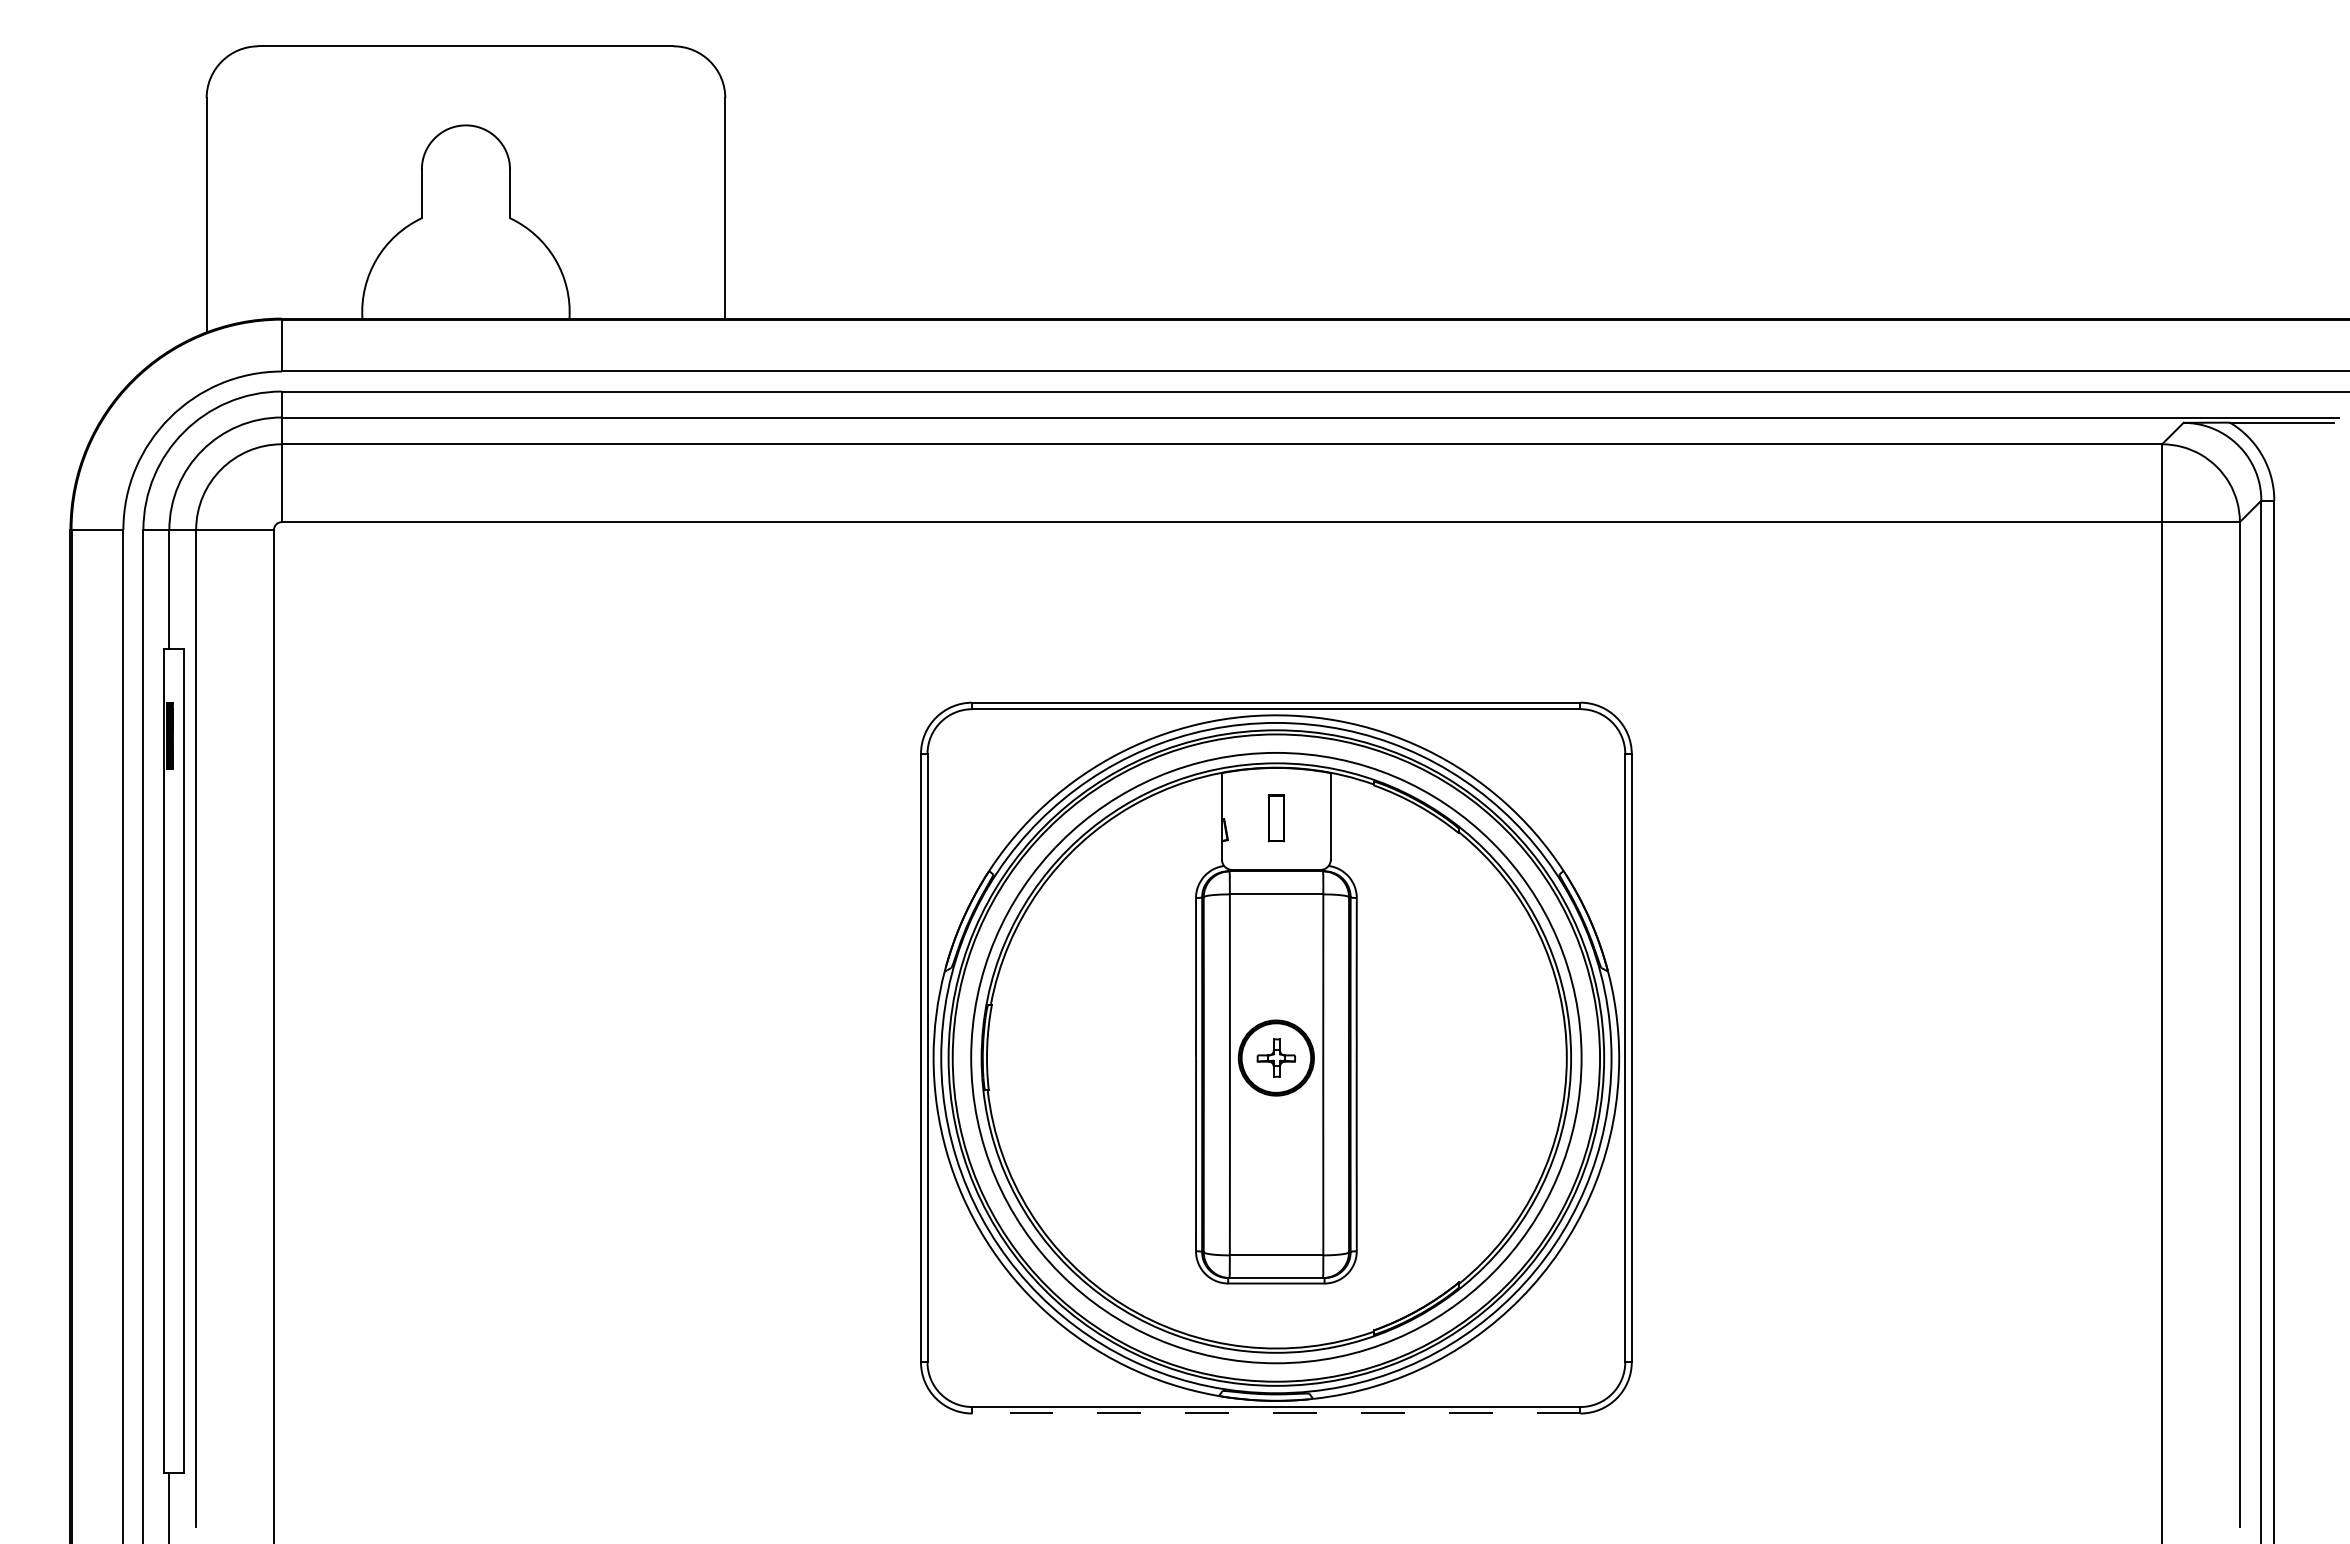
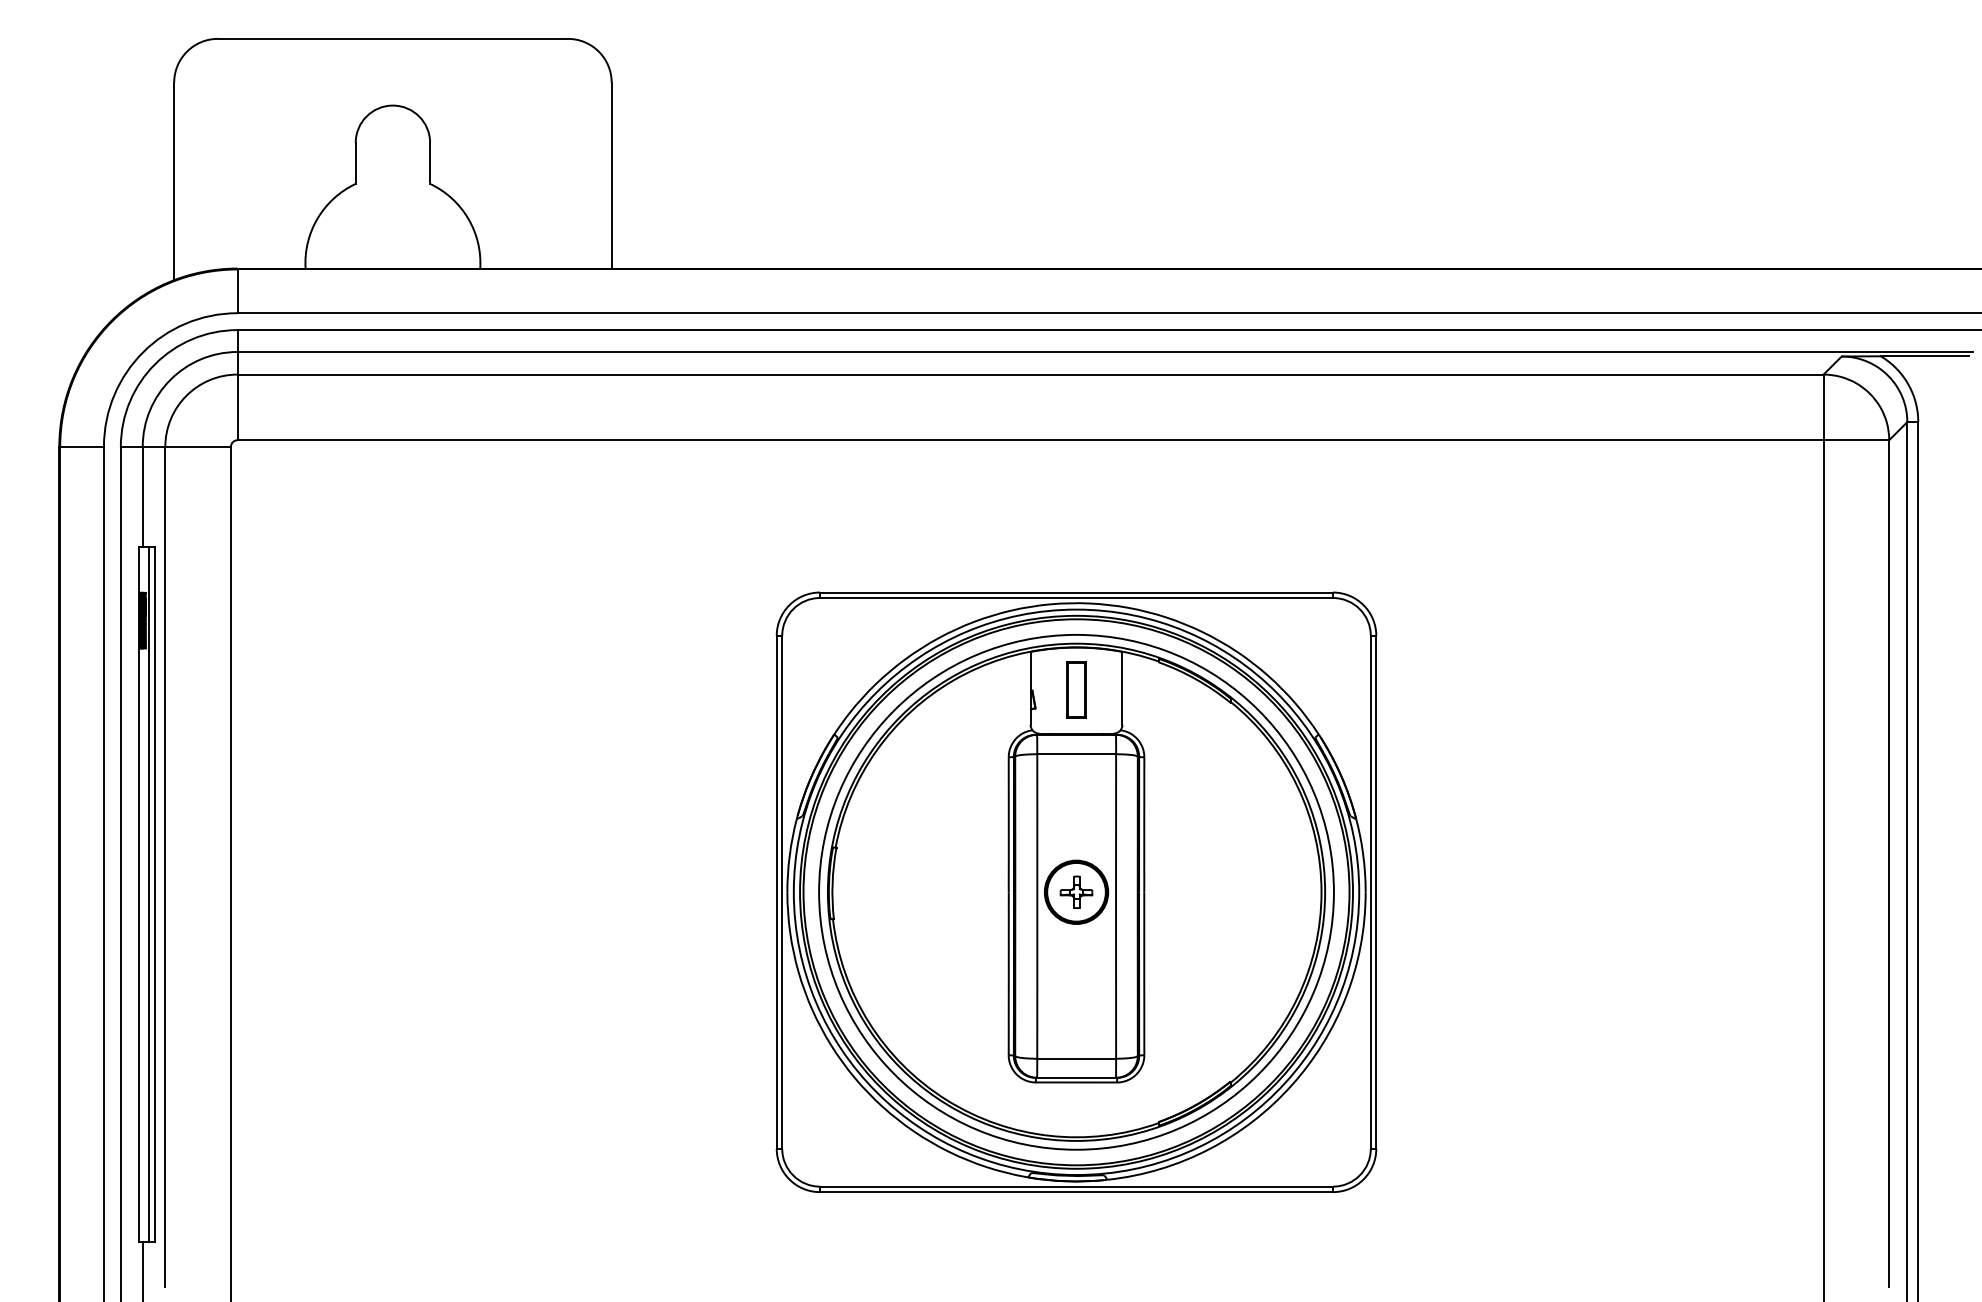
part: (1276, 818) -> (1076, 690), size x1.43
line: (177, 1060) -> (149, 894), added
line: (1275, 1413) -> (1075, 1192), dashed -> solid

